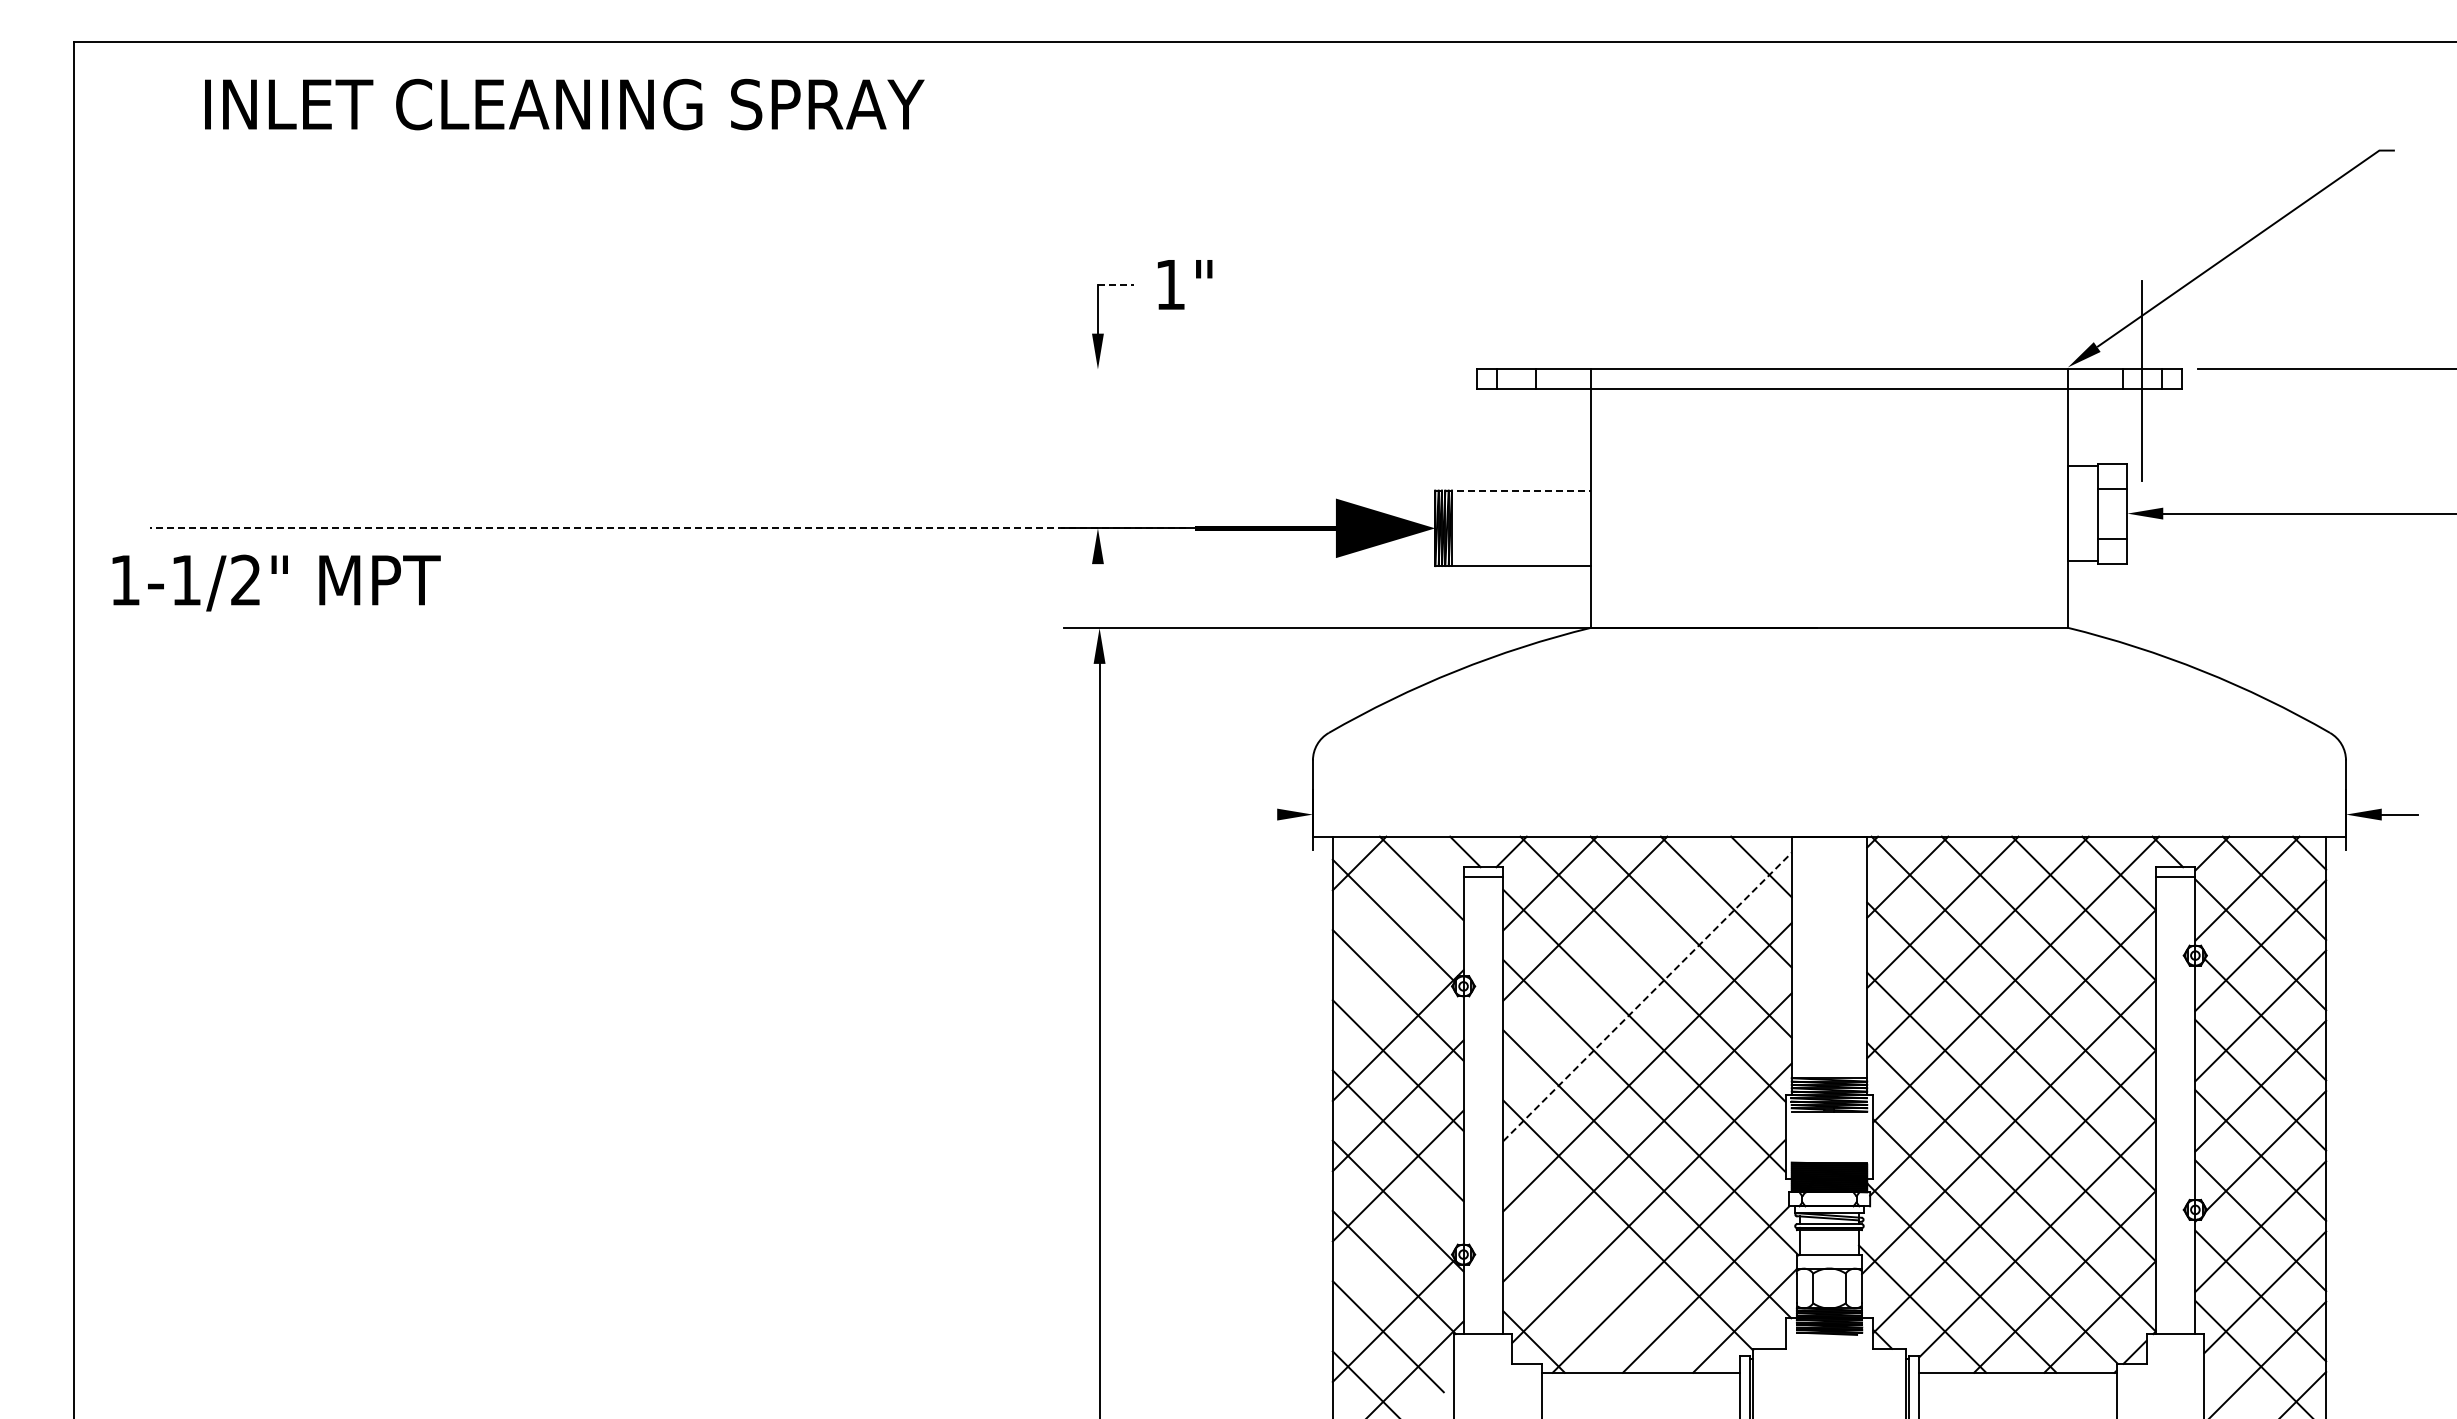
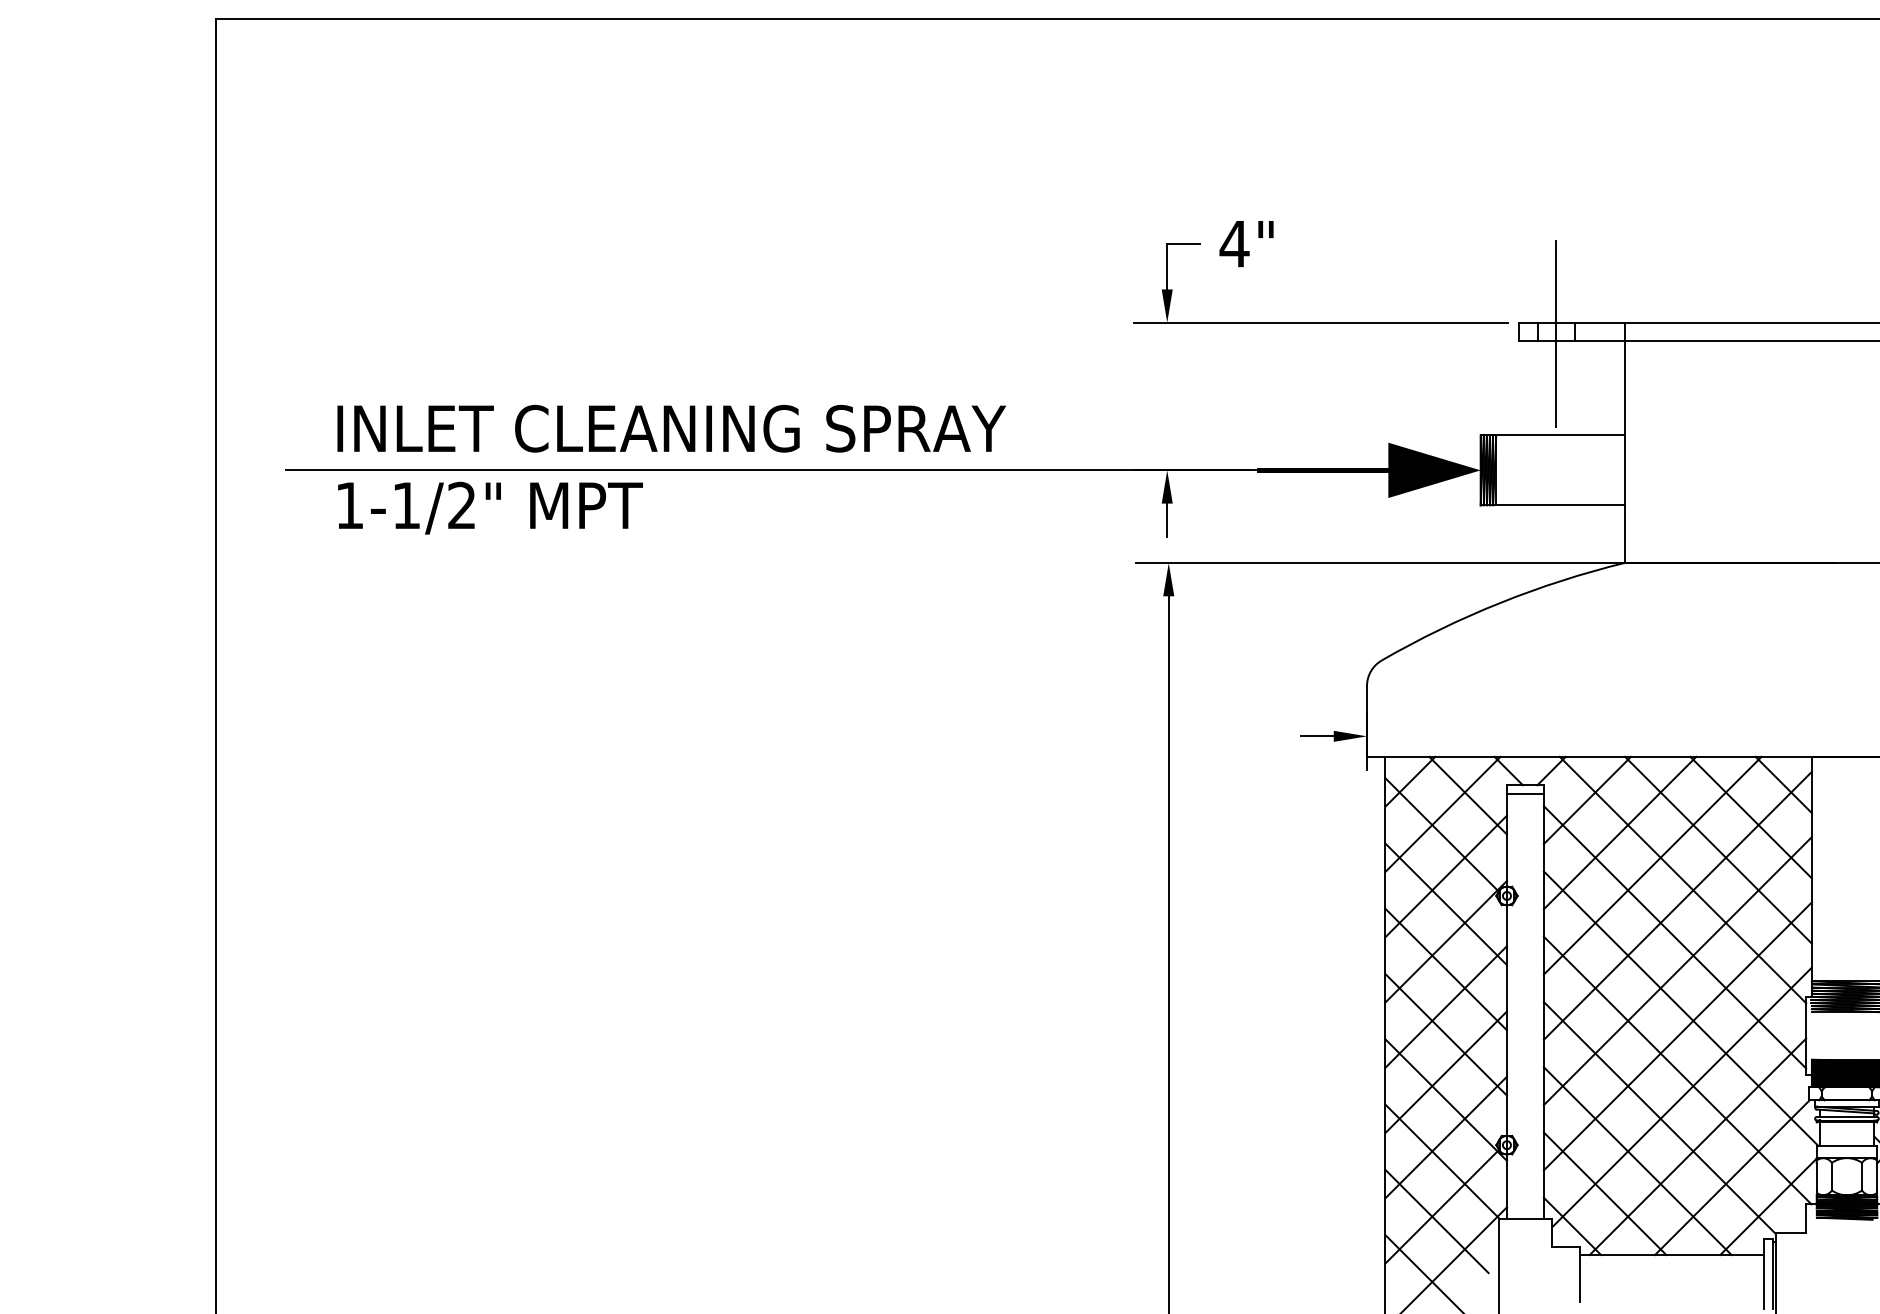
text: (564, 104) -> (671, 428), moved
line: (1115, 284) -> (1183, 243), dashed -> solid
text: (1170, 284) -> (1234, 243), 1" -> 4"
line: (1263, 369) -> (1321, 322), added
line: (1516, 381) -> (1556, 333), added
line: (1513, 490) -> (1553, 435), dashed -> solid
line: (667, 528) -> (767, 470), dashed -> solid
line: (1097, 581) -> (1166, 519), added
text: (276, 582) -> (490, 507), moved
line: (1259, 814) -> (1317, 736), added
line: (1394, 898) -> (1442, 814), added
line: (1620, 953) -> (1652, 865), added
line: (1397, 964) -> (1445, 875), added
line: (1647, 996) -> (1677, 905), dashed -> solid
line: (1397, 1245) -> (1445, 1136), added
line: (1604, 1271) -> (1637, 1160), added
line: (1569, 1306) -> (1605, 1193), added

